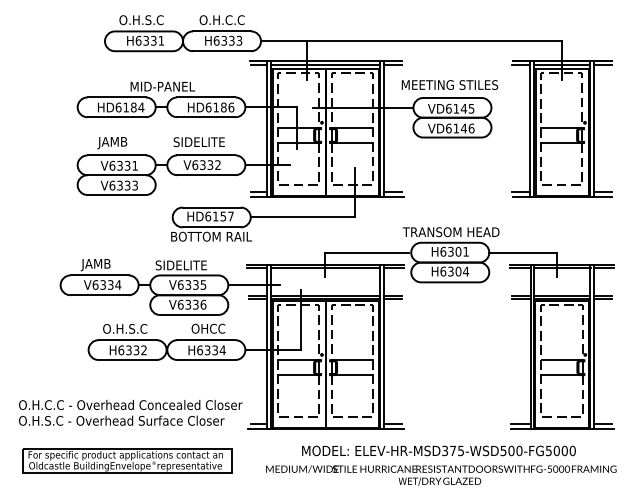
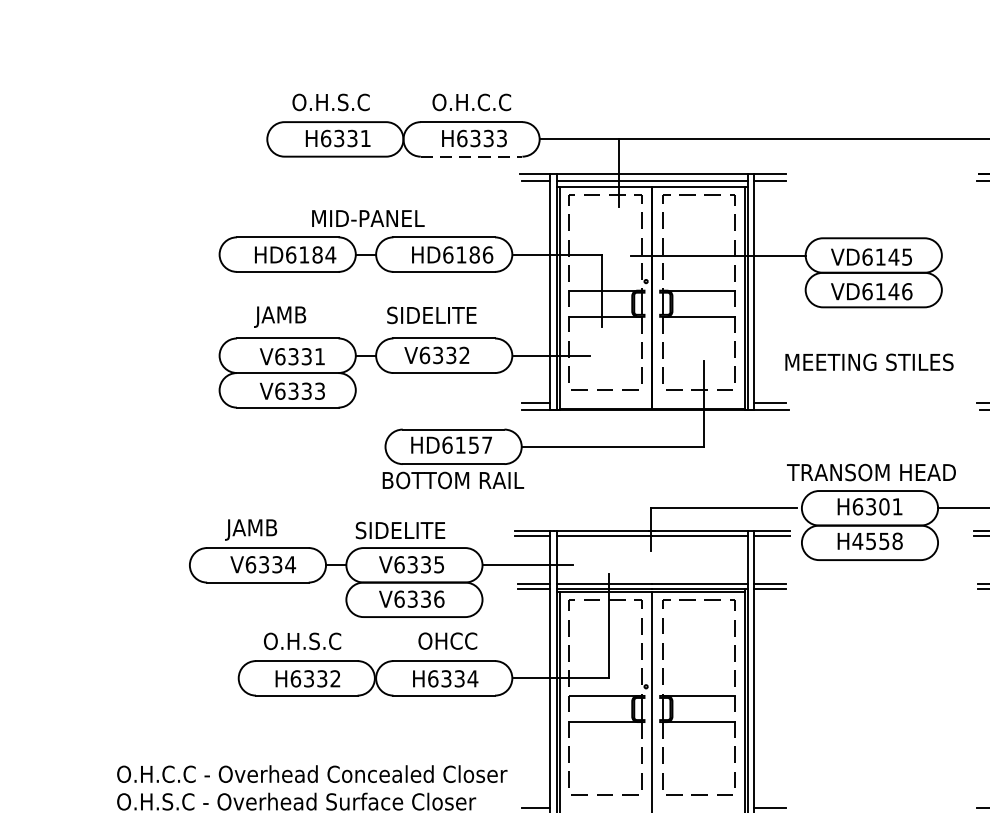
line: (222, 51) -> (472, 157), solid -> dashed
text: (449, 84) -> (868, 361), moved
text: (454, 271) -> (877, 541), H6304 -> H4558

